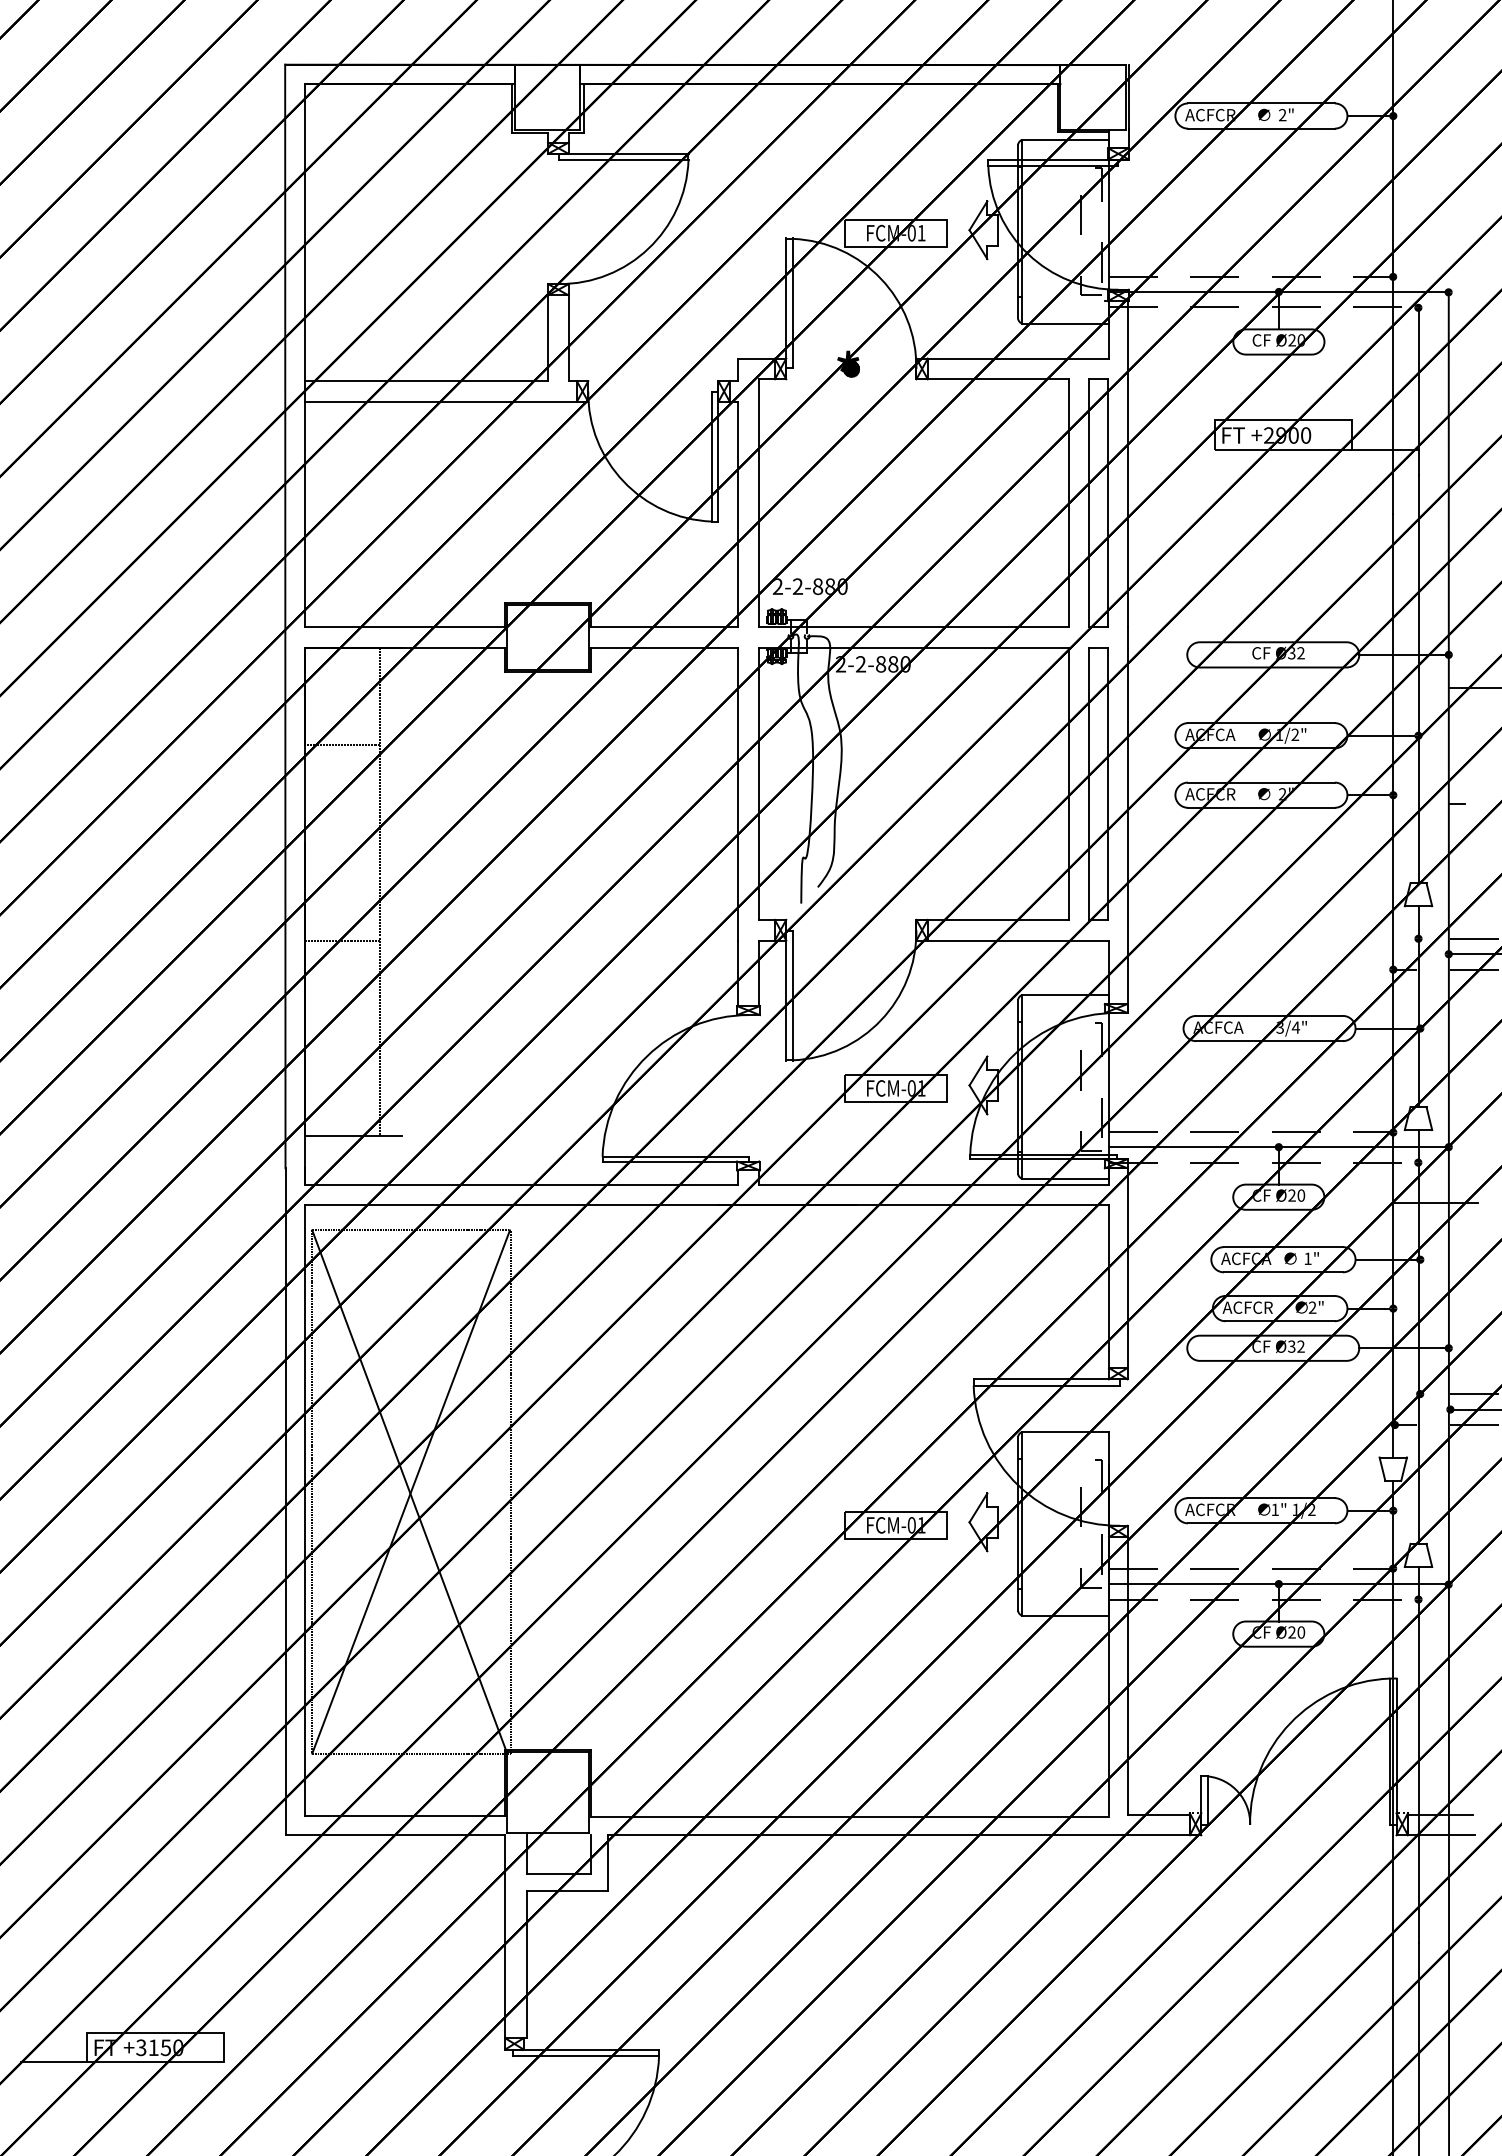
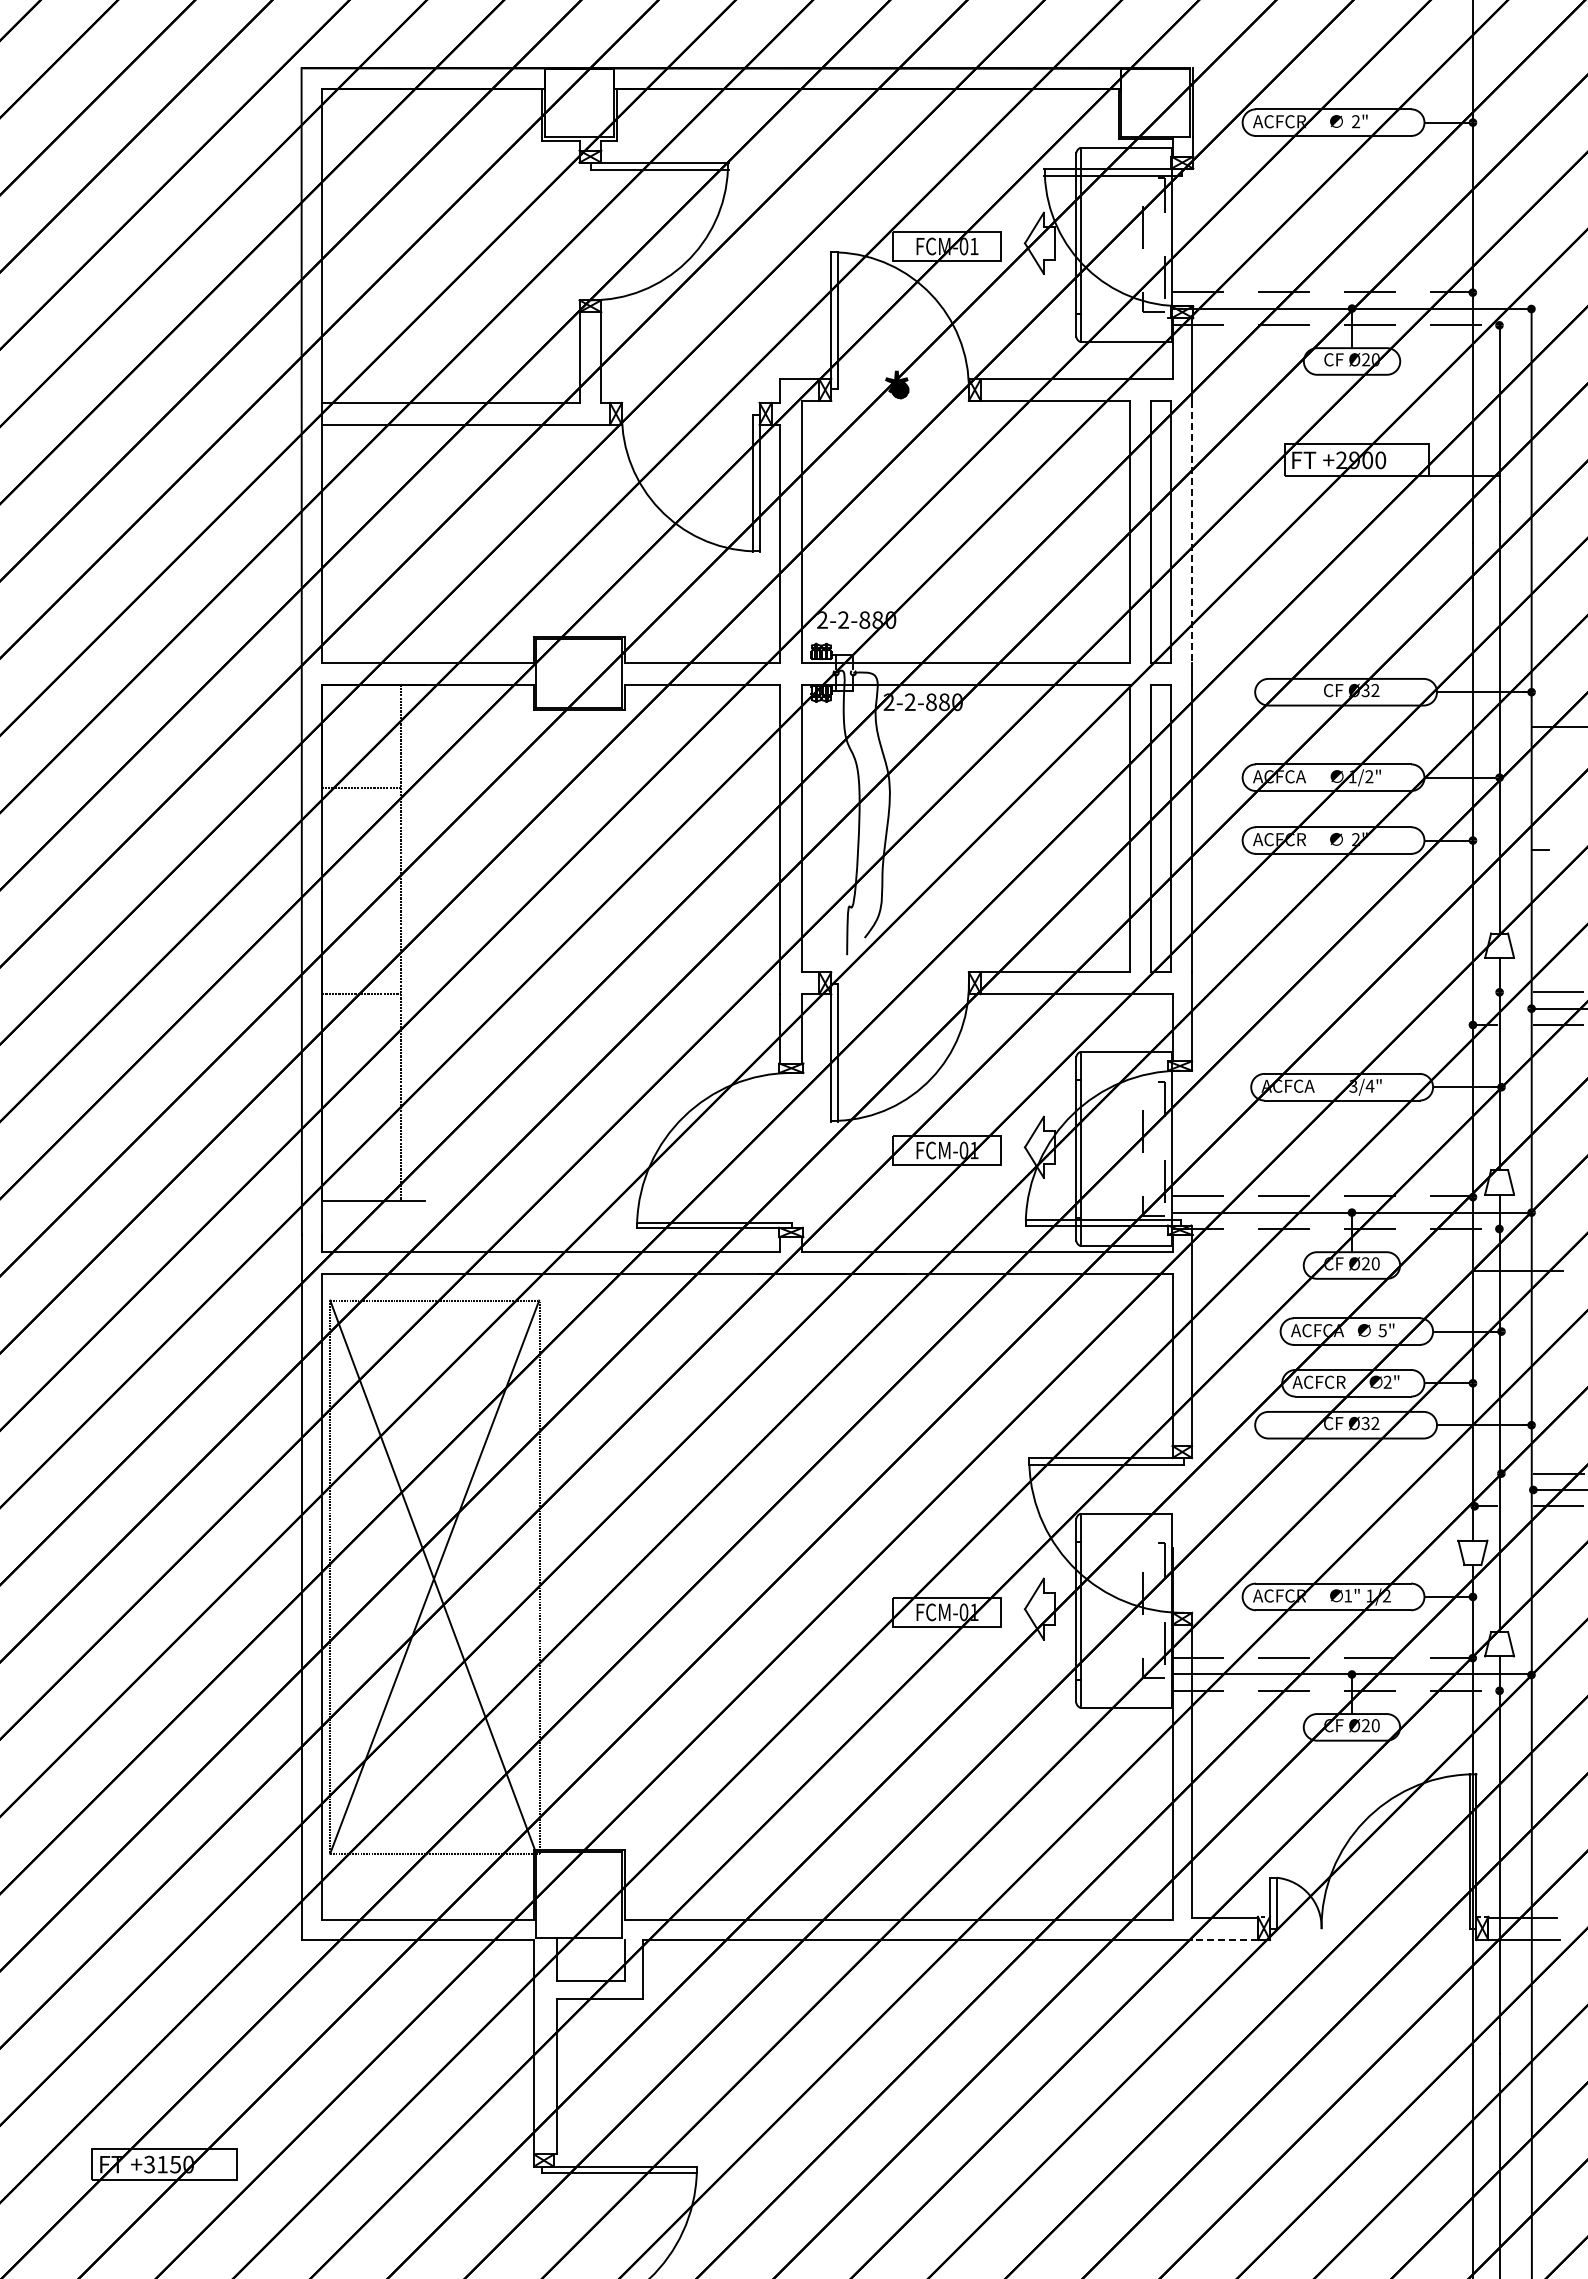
line: (1127, 502) -> (1192, 531), solid -> dashed
text: (1307, 1258) -> (1382, 1330), 1" -> 5"
line: (1159, 1835) -> (1225, 1940), solid -> dashed
line: (54, 2062) -> (57, 2180), removed

